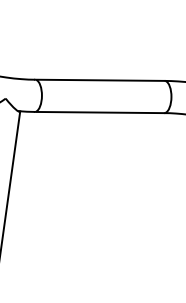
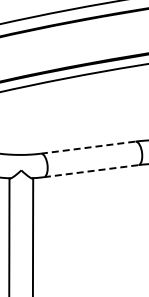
line: (100, 80) -> (88, 147), solid -> dashed
line: (99, 113) -> (91, 171), solid -> dashed

